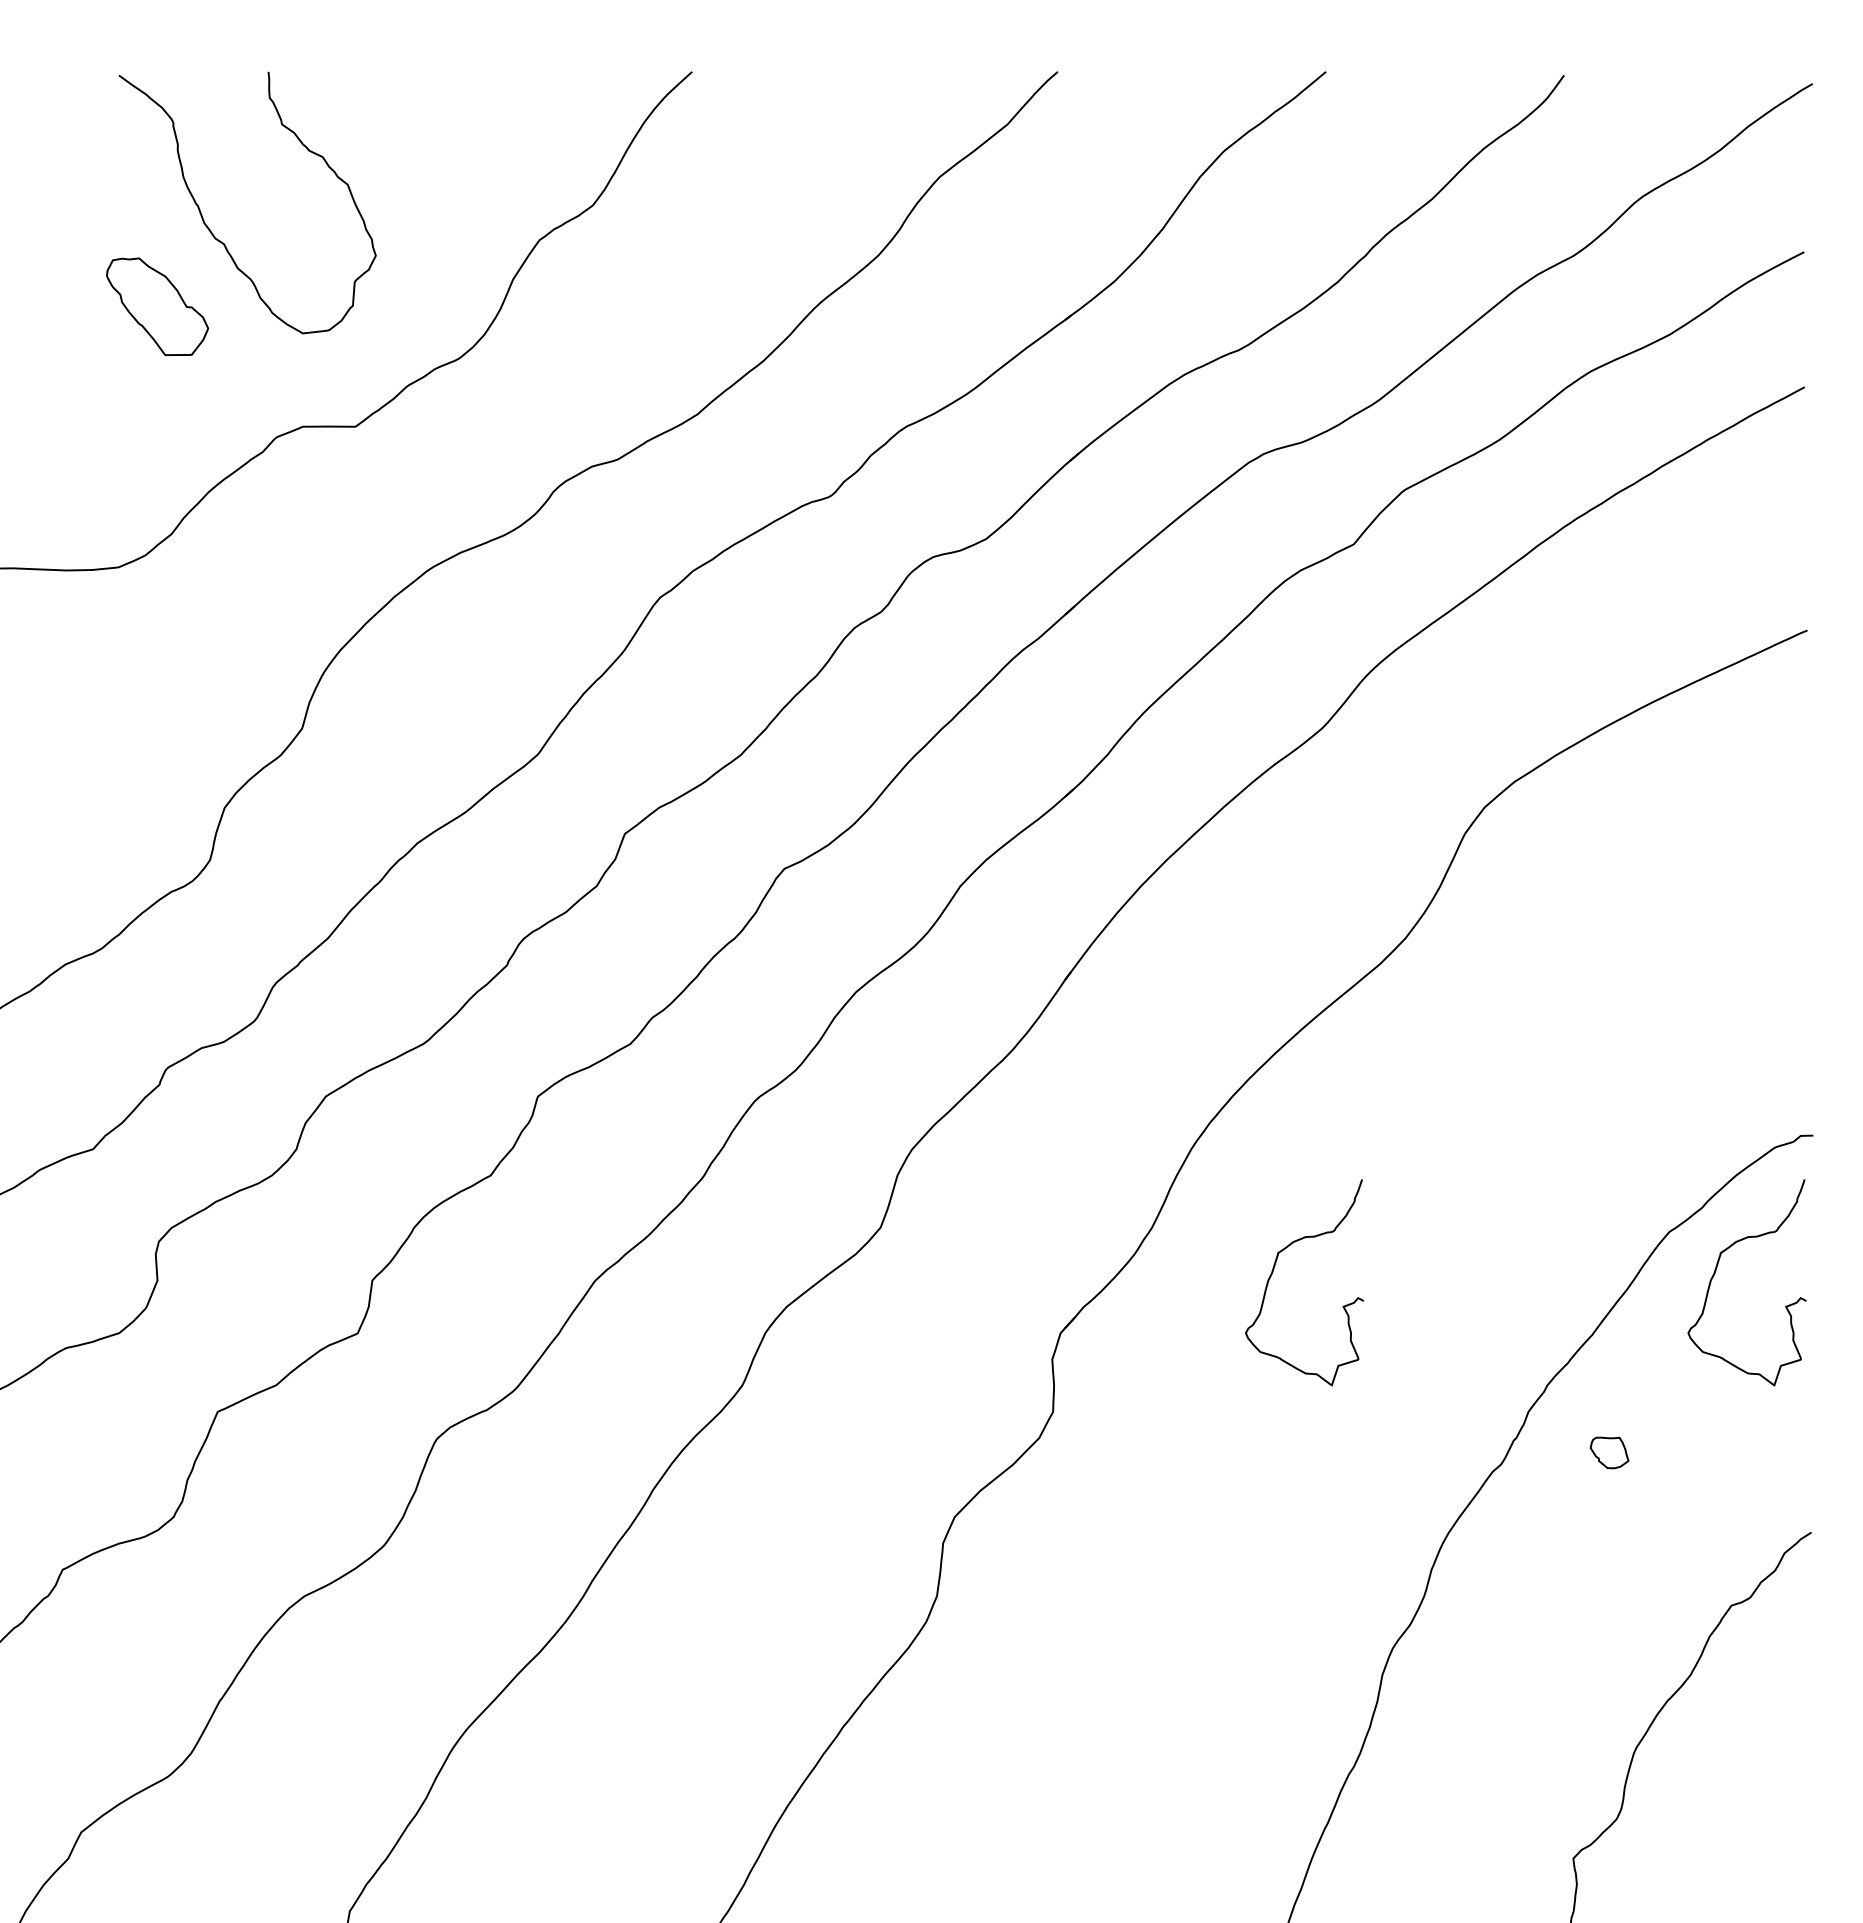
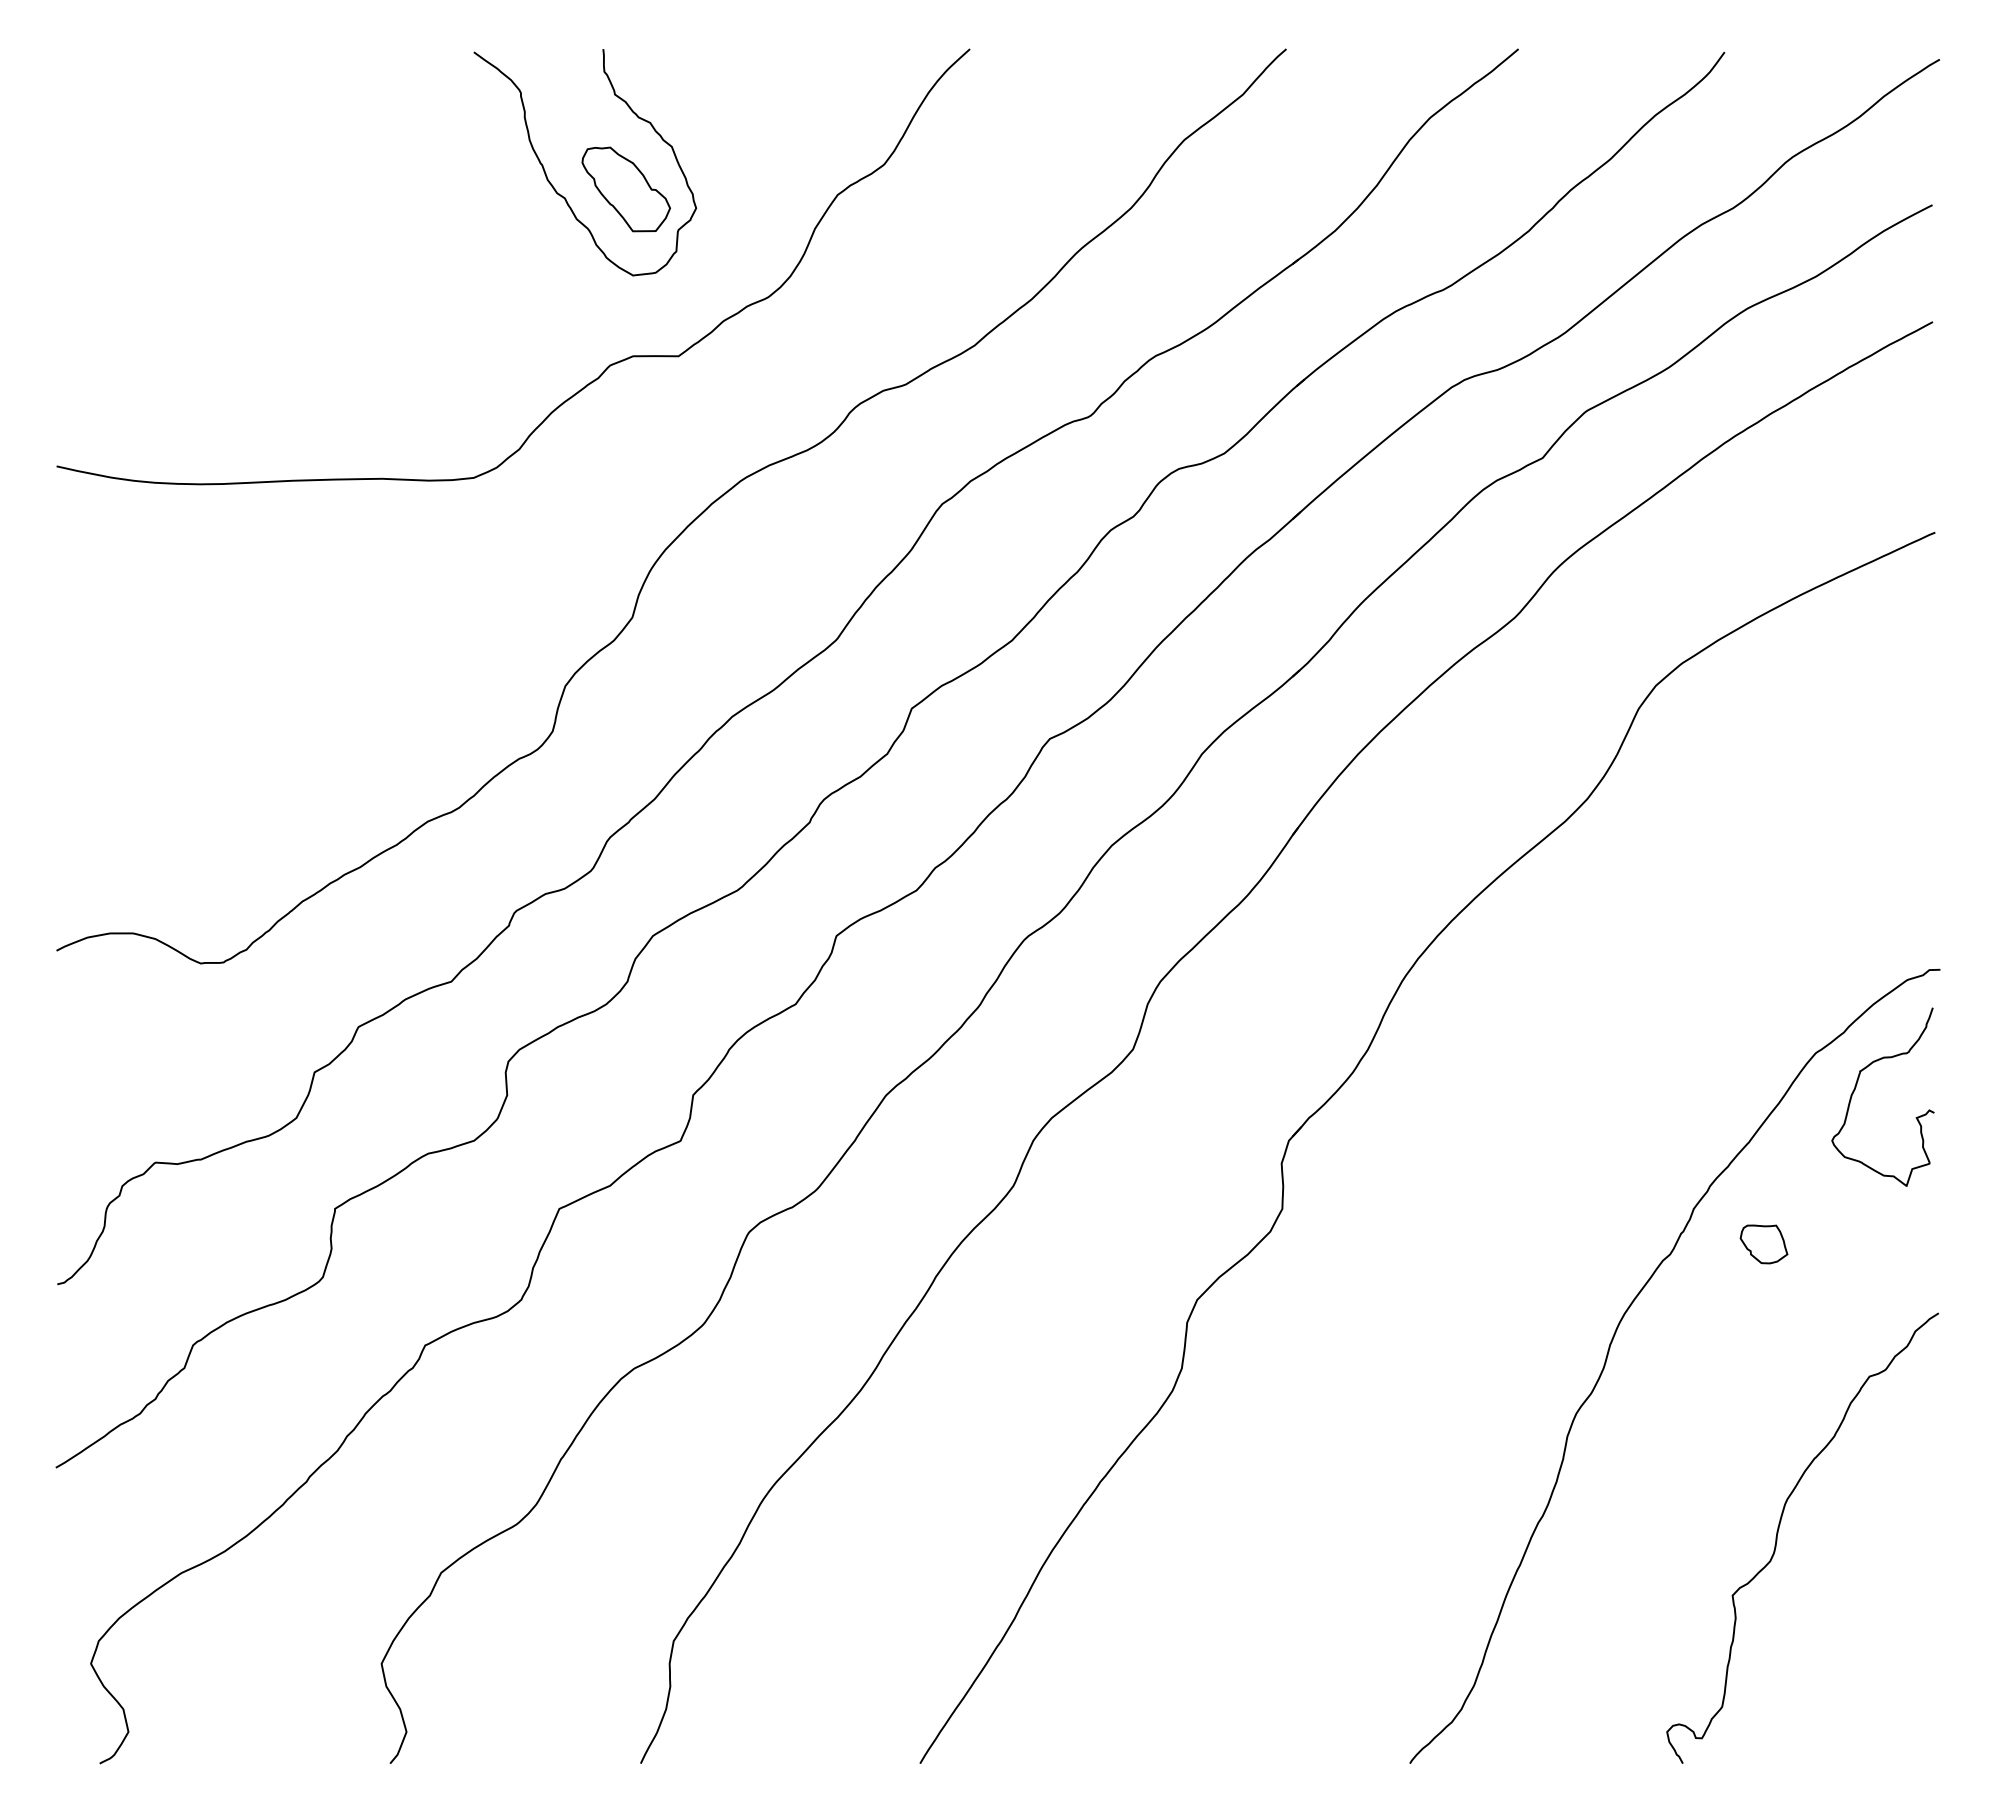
part: (156, 306) -> (625, 189), moved
curve: (1273, 1271) -> (1473, 1087), removed
part: (1609, 1453) -> (1763, 1244), size x1.43

